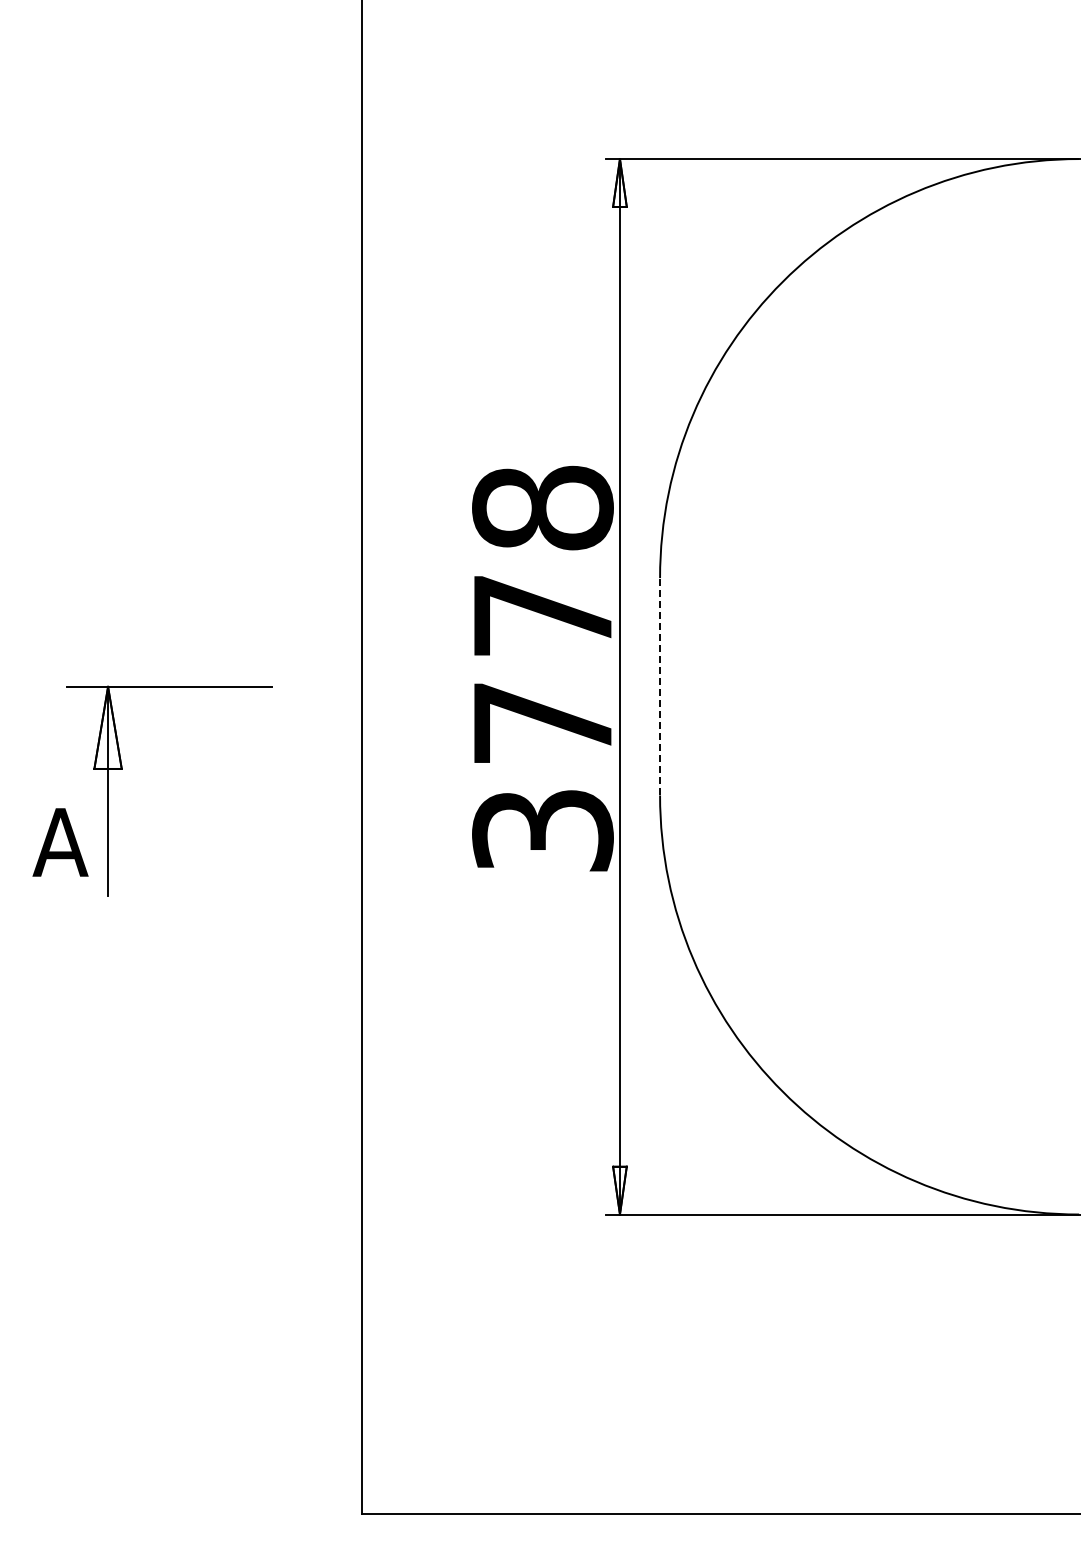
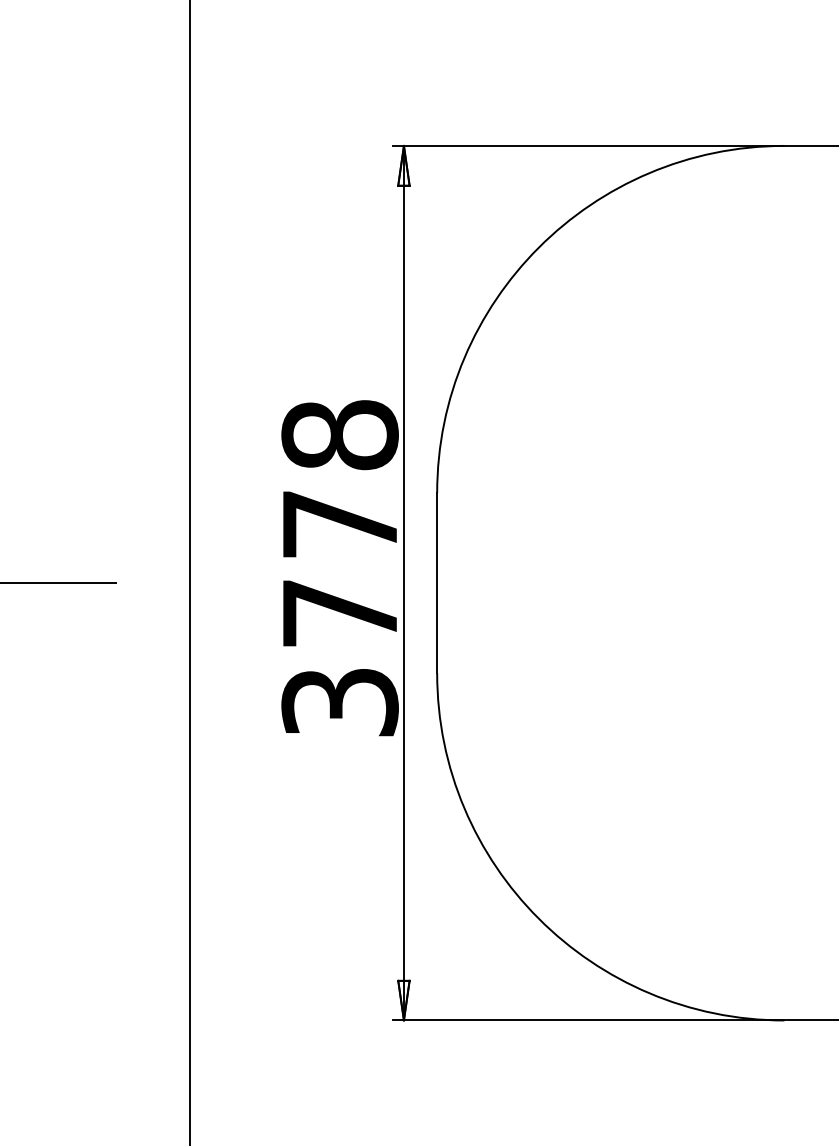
line: (660, 686) -> (437, 582), dashed -> solid

